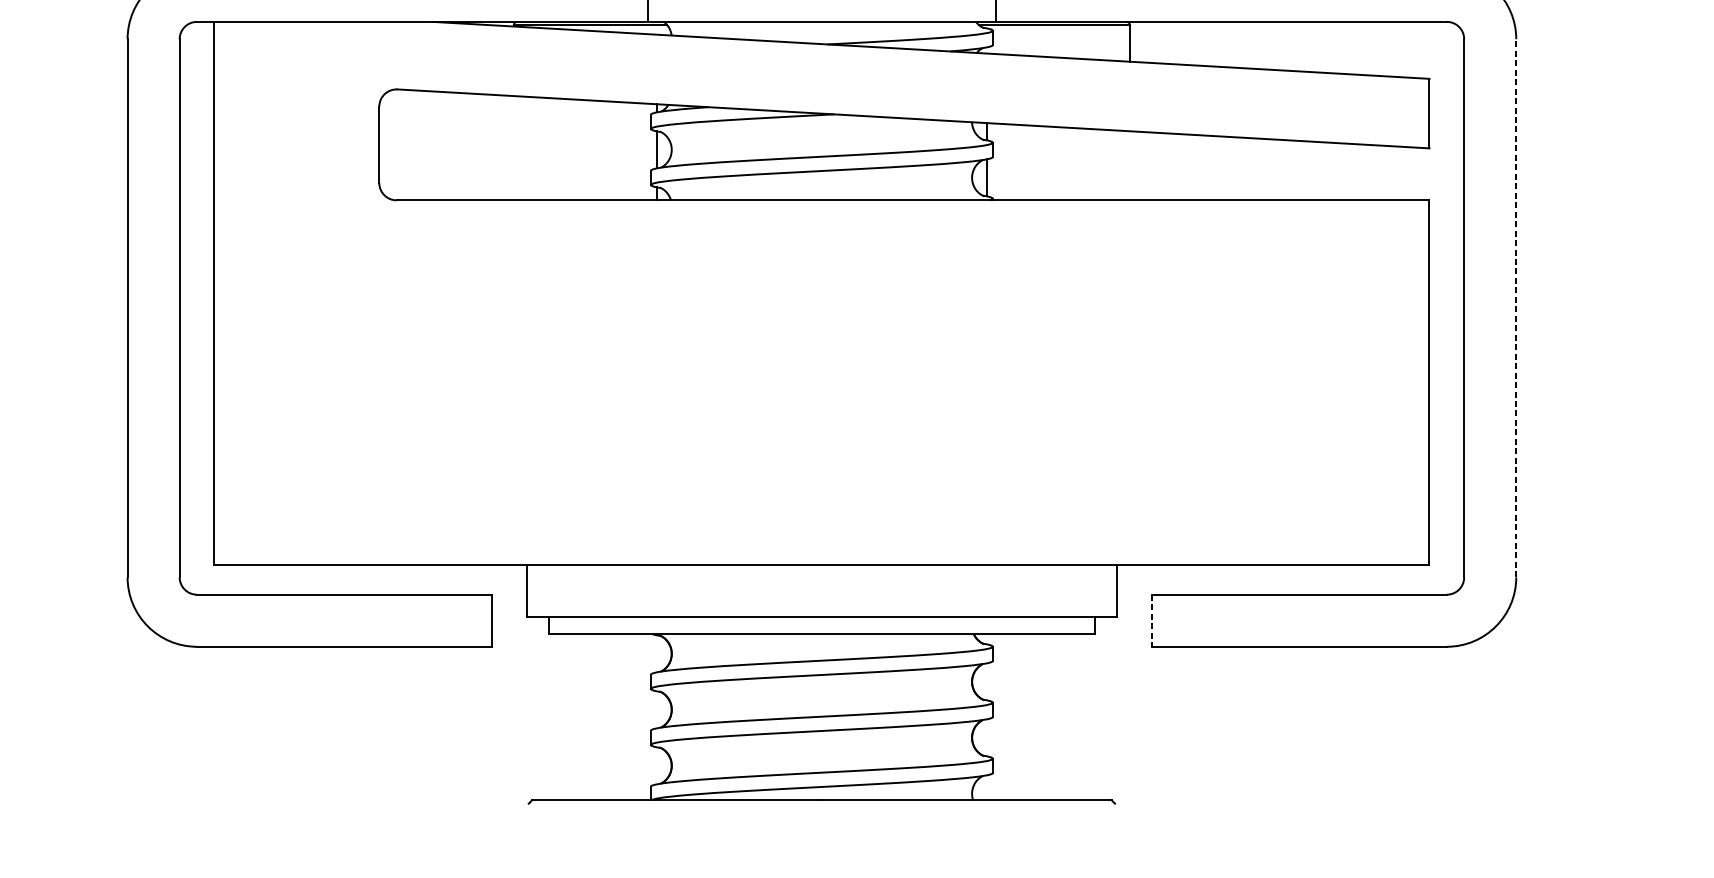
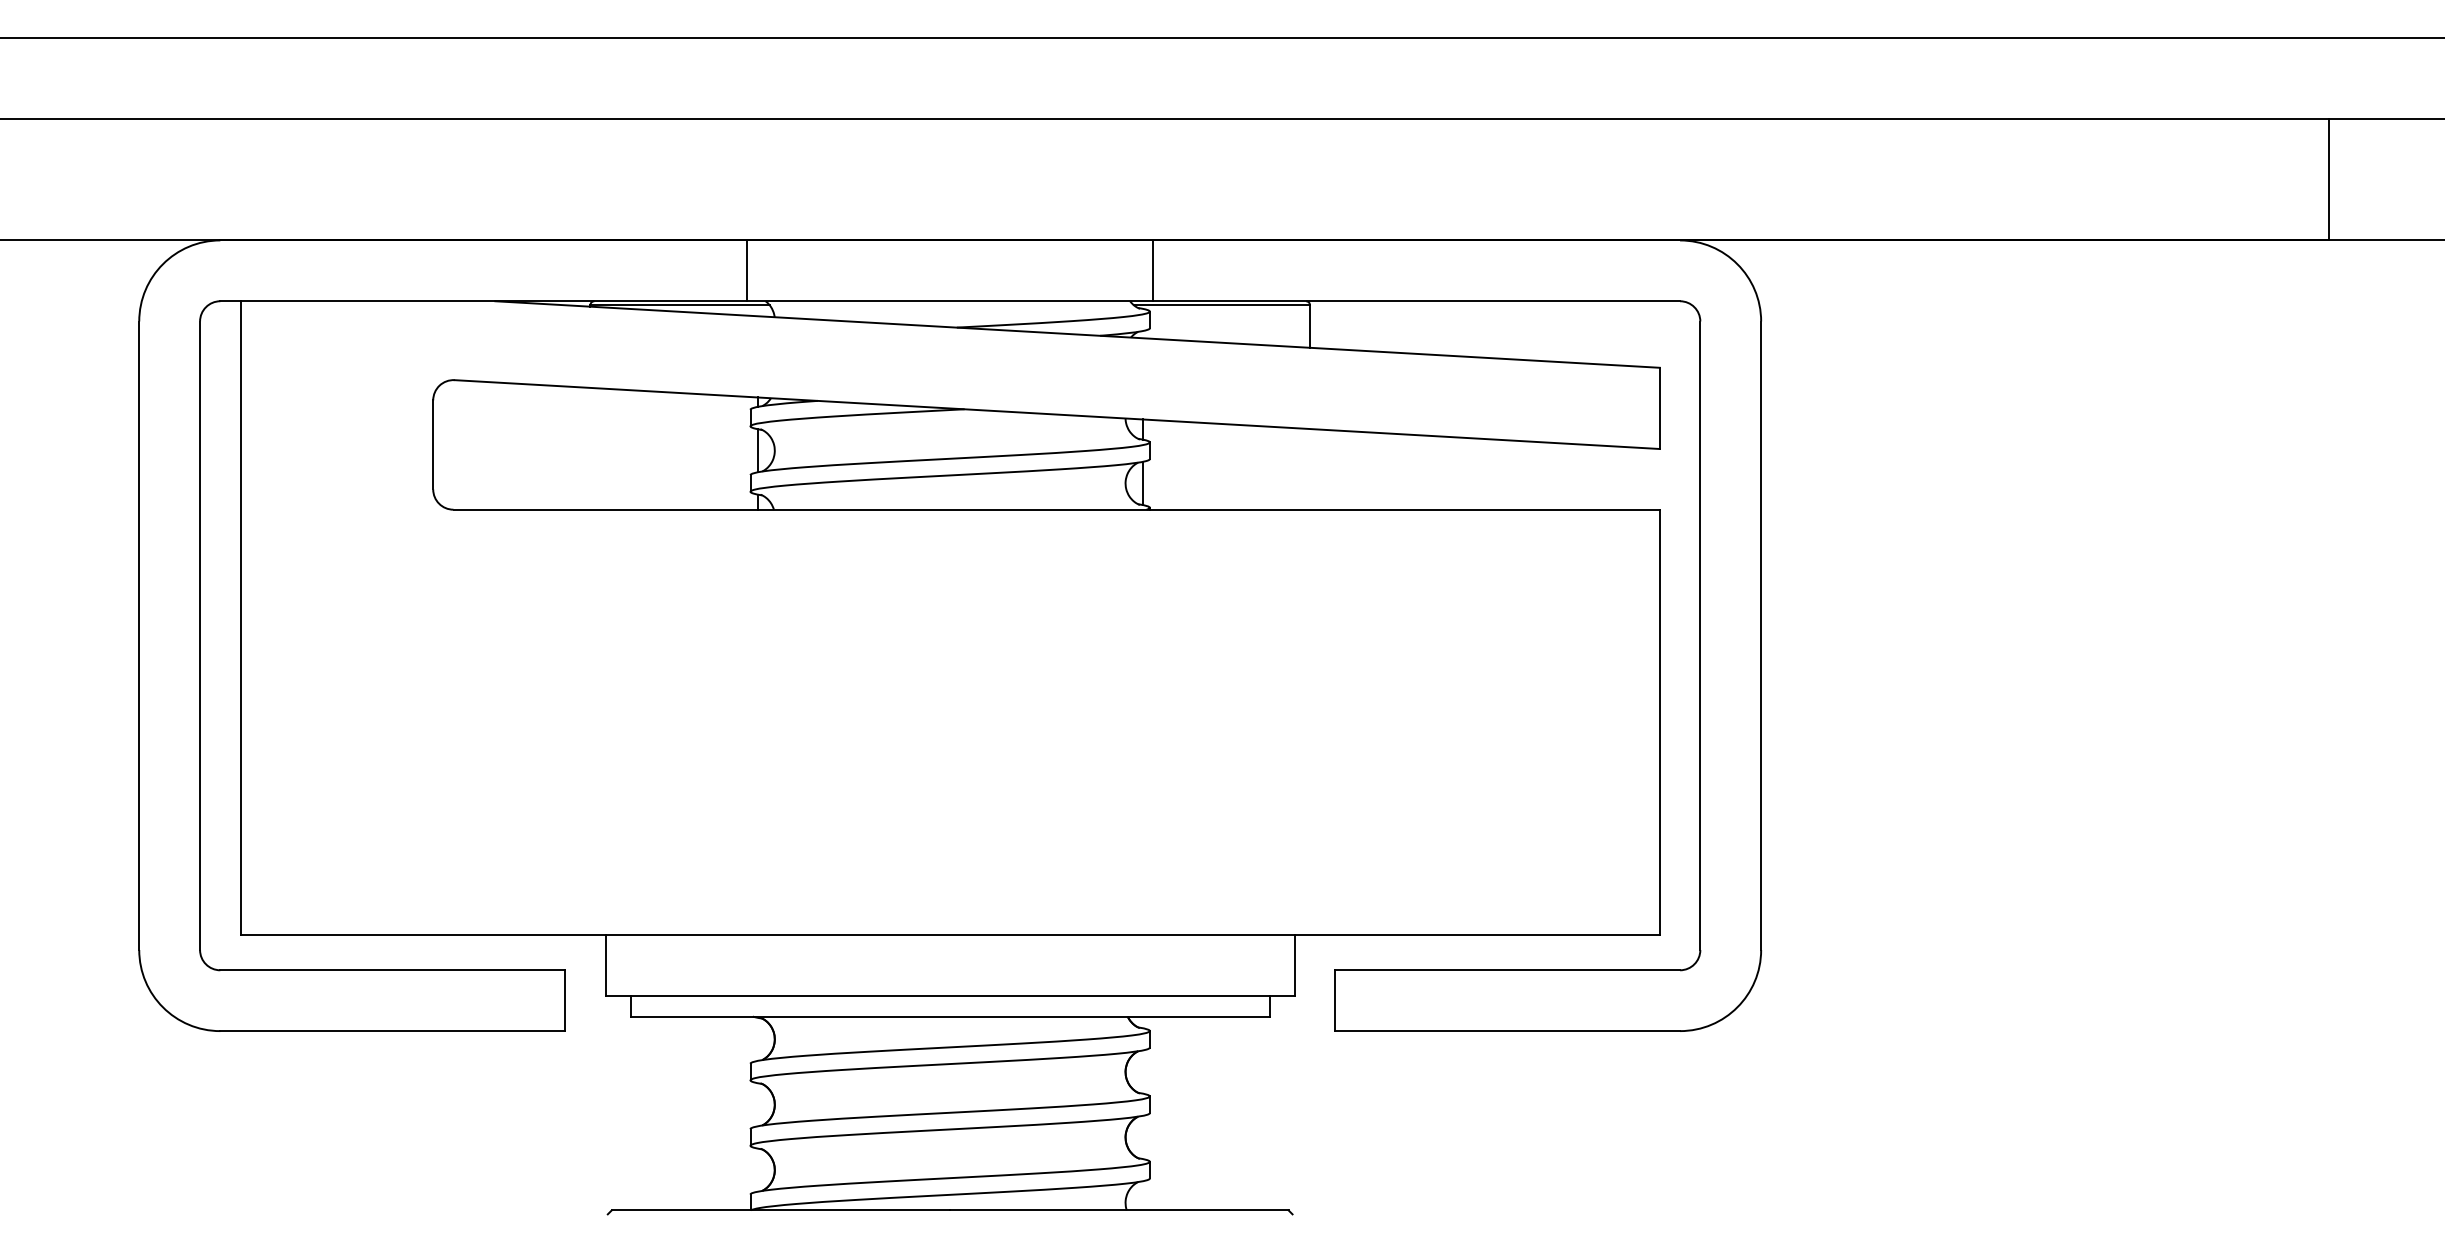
line: (1516, 308) -> (1761, 635), dashed -> solid
line: (1151, 621) -> (1335, 1001), dashed -> solid

